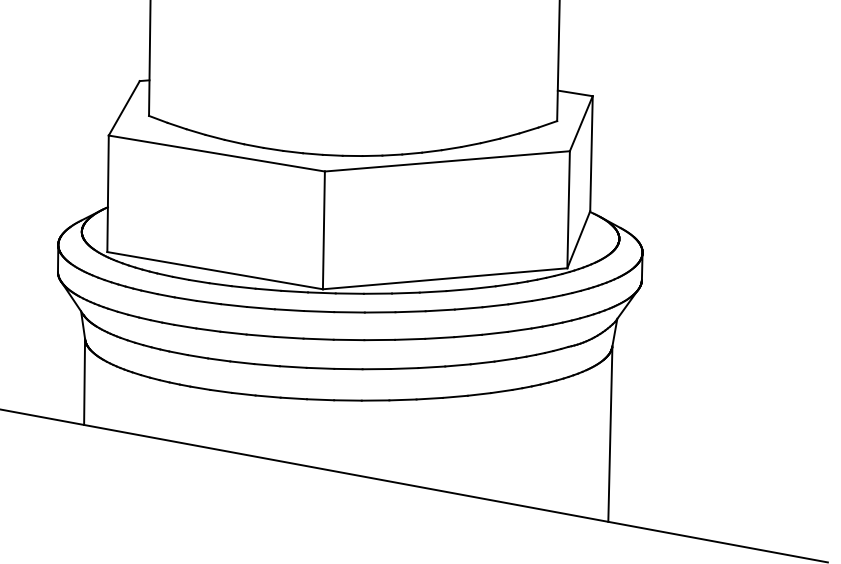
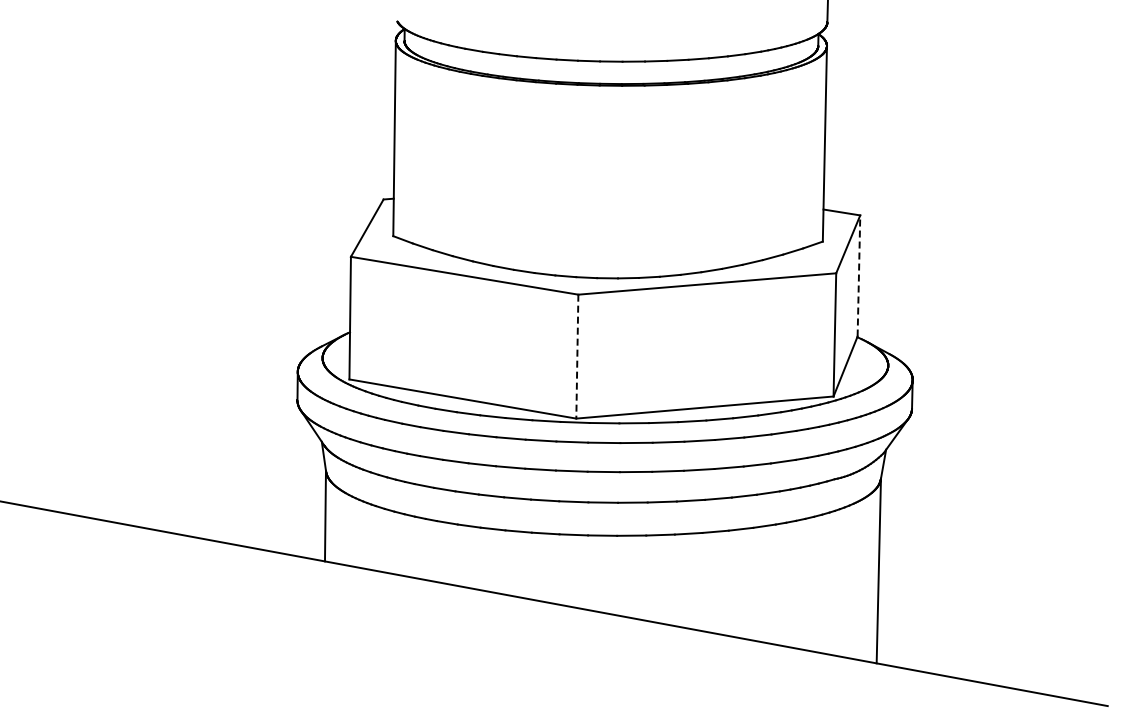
line: (591, 153) -> (858, 275), solid -> dashed
line: (324, 230) -> (577, 356), solid -> dashed

